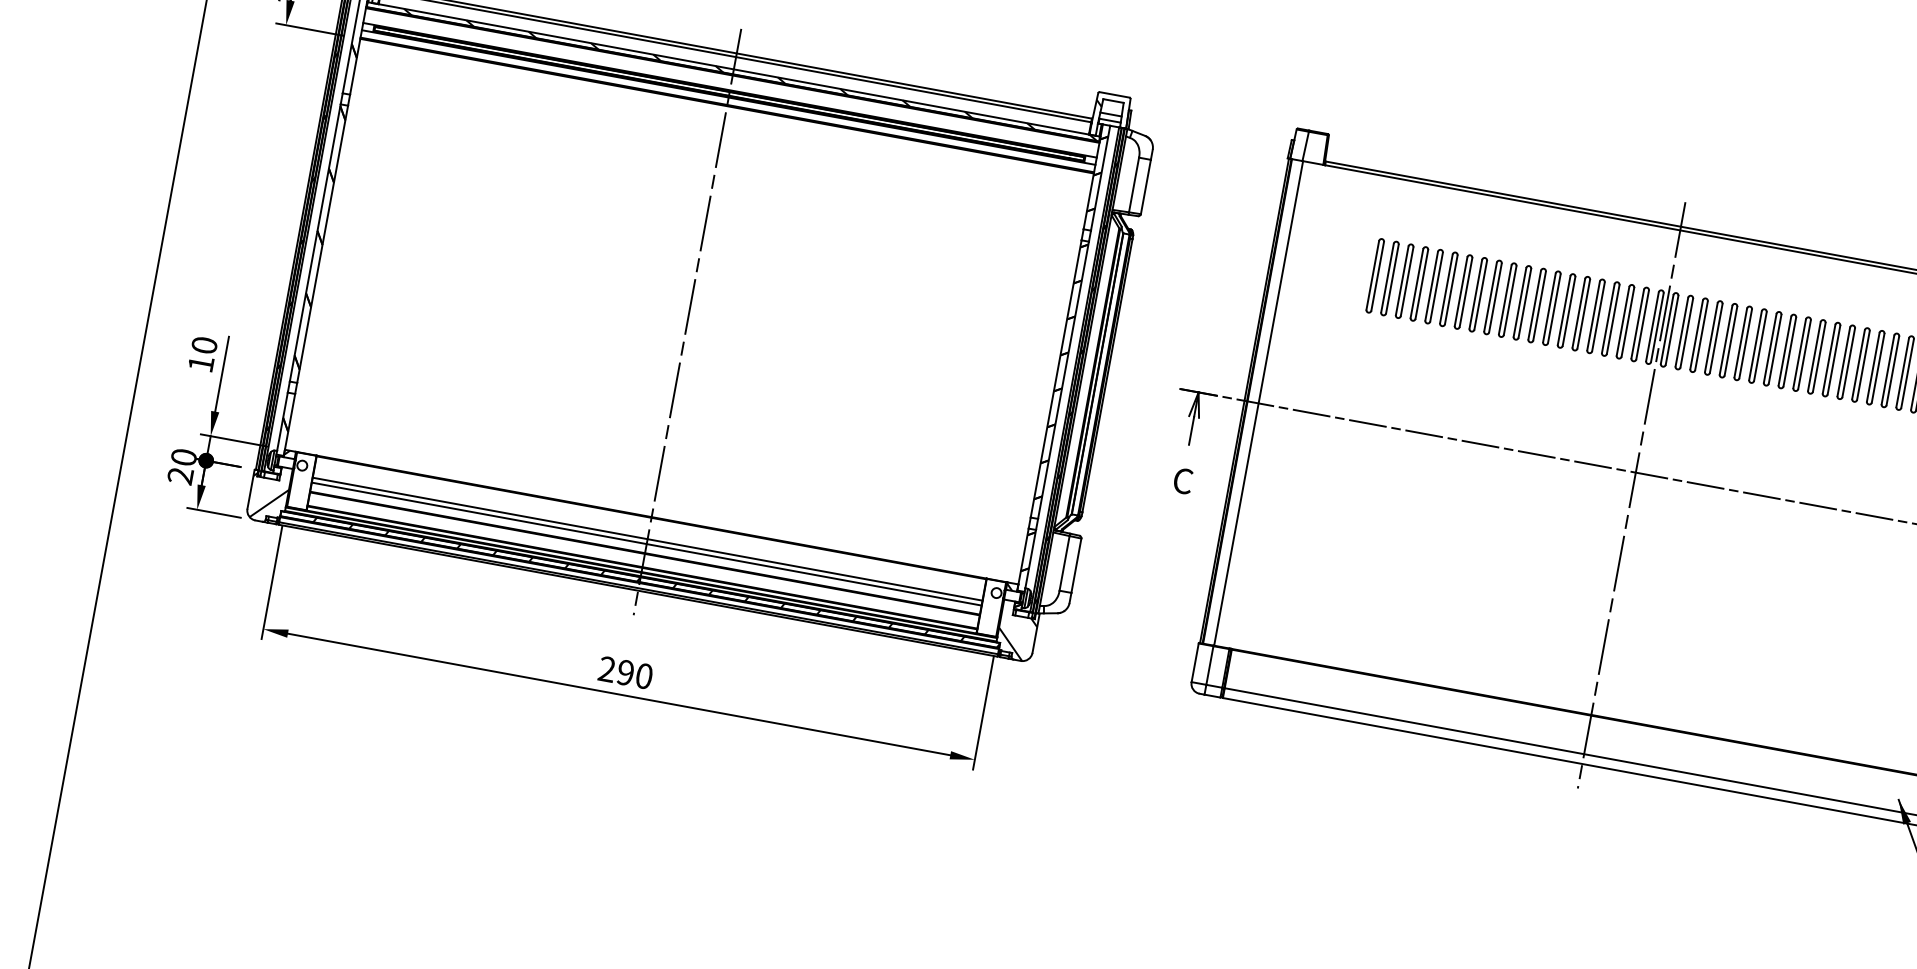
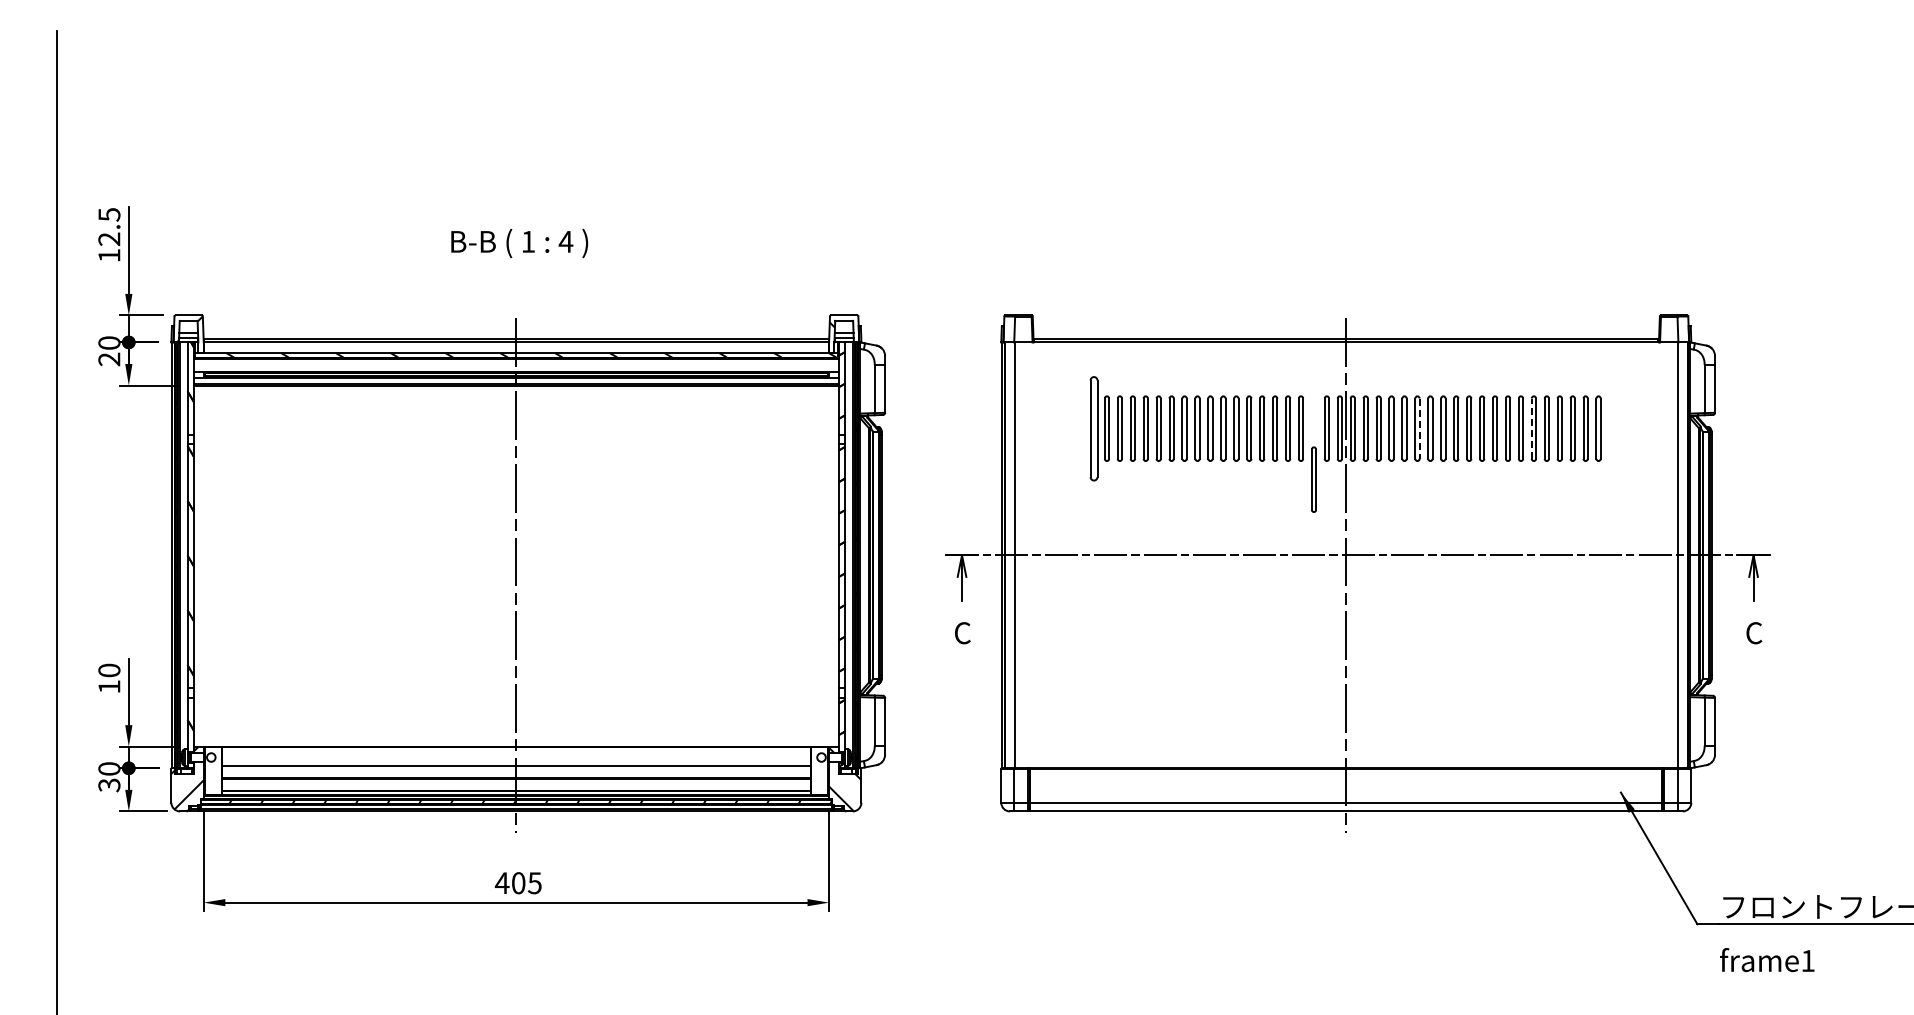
part: (1374, 275) -> (1093, 428), size x1.6
part: (1624, 321) -> (1313, 479), moved
line: (1745, 344) -> (1419, 429), solid -> dashed
line: (1872, 366) -> (1531, 428), solid -> dashed
text: (180, 476) -> (109, 785), 20 -> 30
line: (646, 544) -> (516, 770), removed
text: (624, 672) -> (517, 883), 290 -> 405

